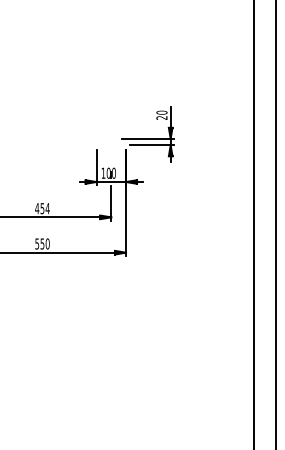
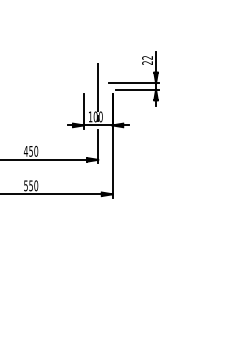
text: (161, 112) -> (147, 57), 20 -> 22
line: (111, 142) -> (98, 86), added
text: (47, 208) -> (35, 151), 454 -> 450

